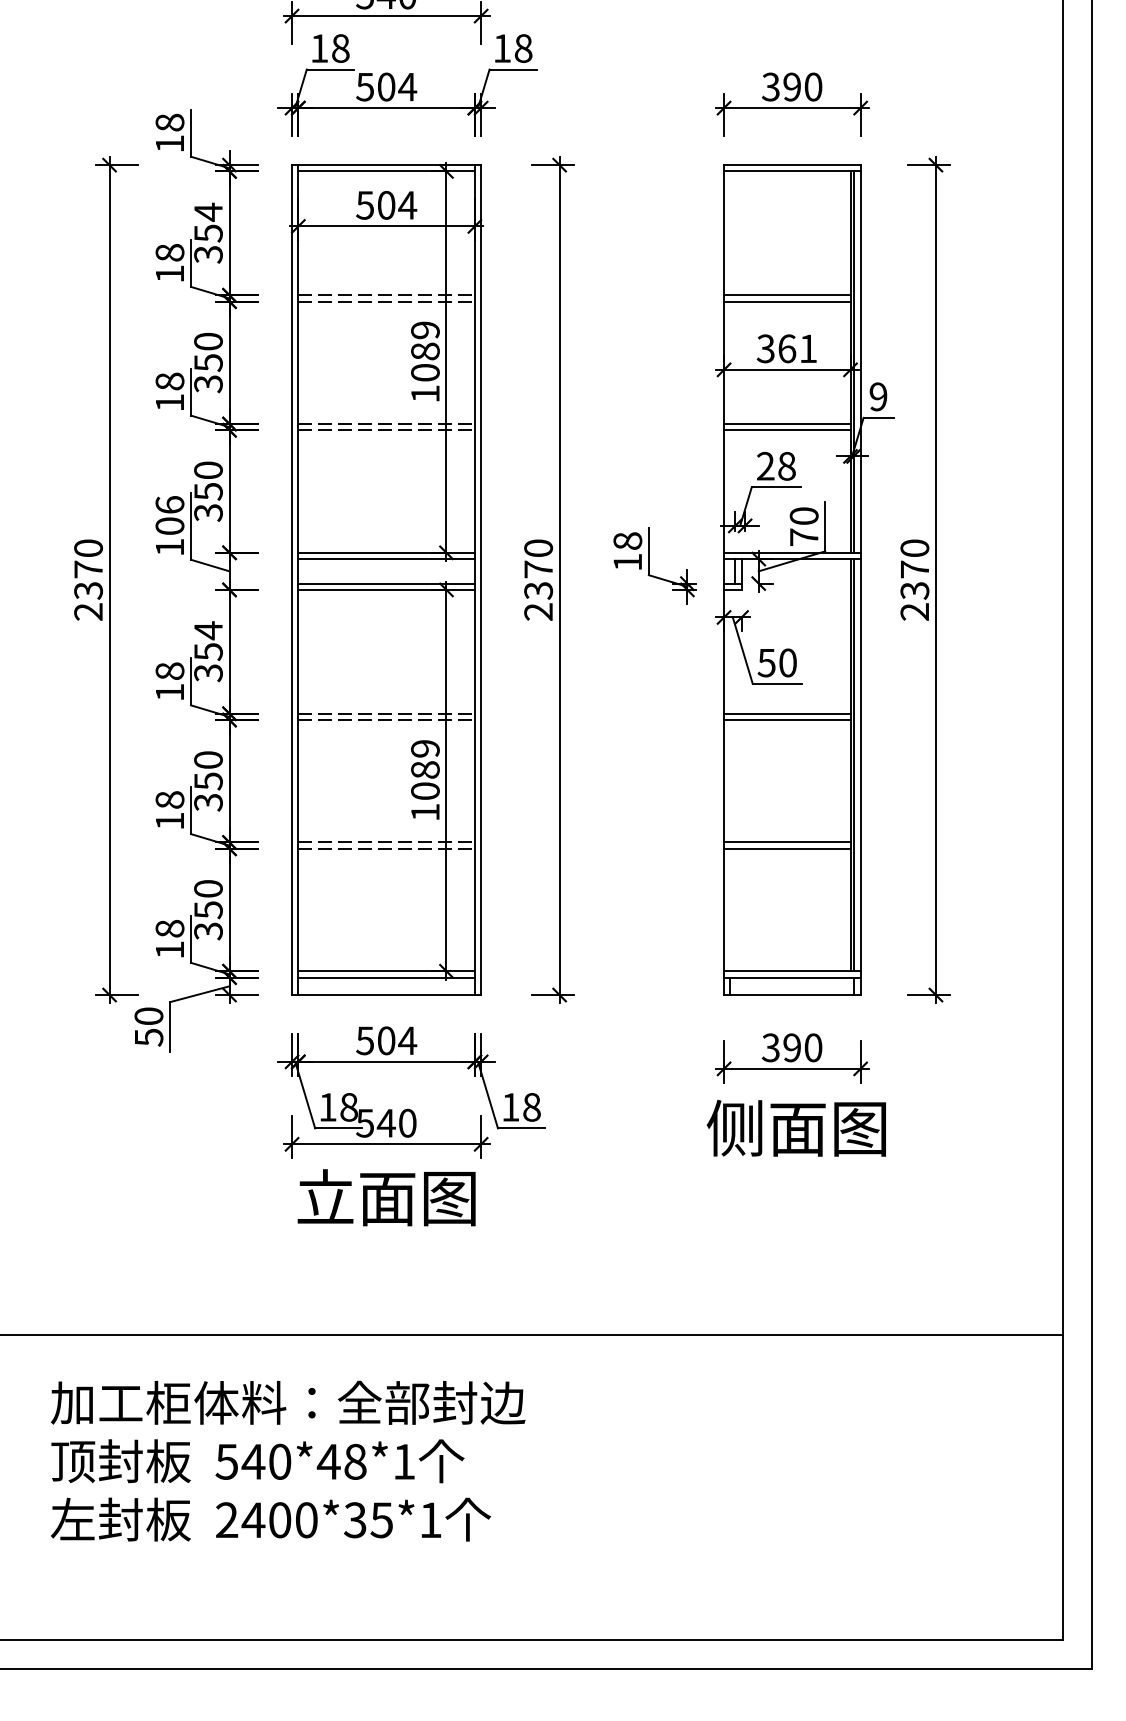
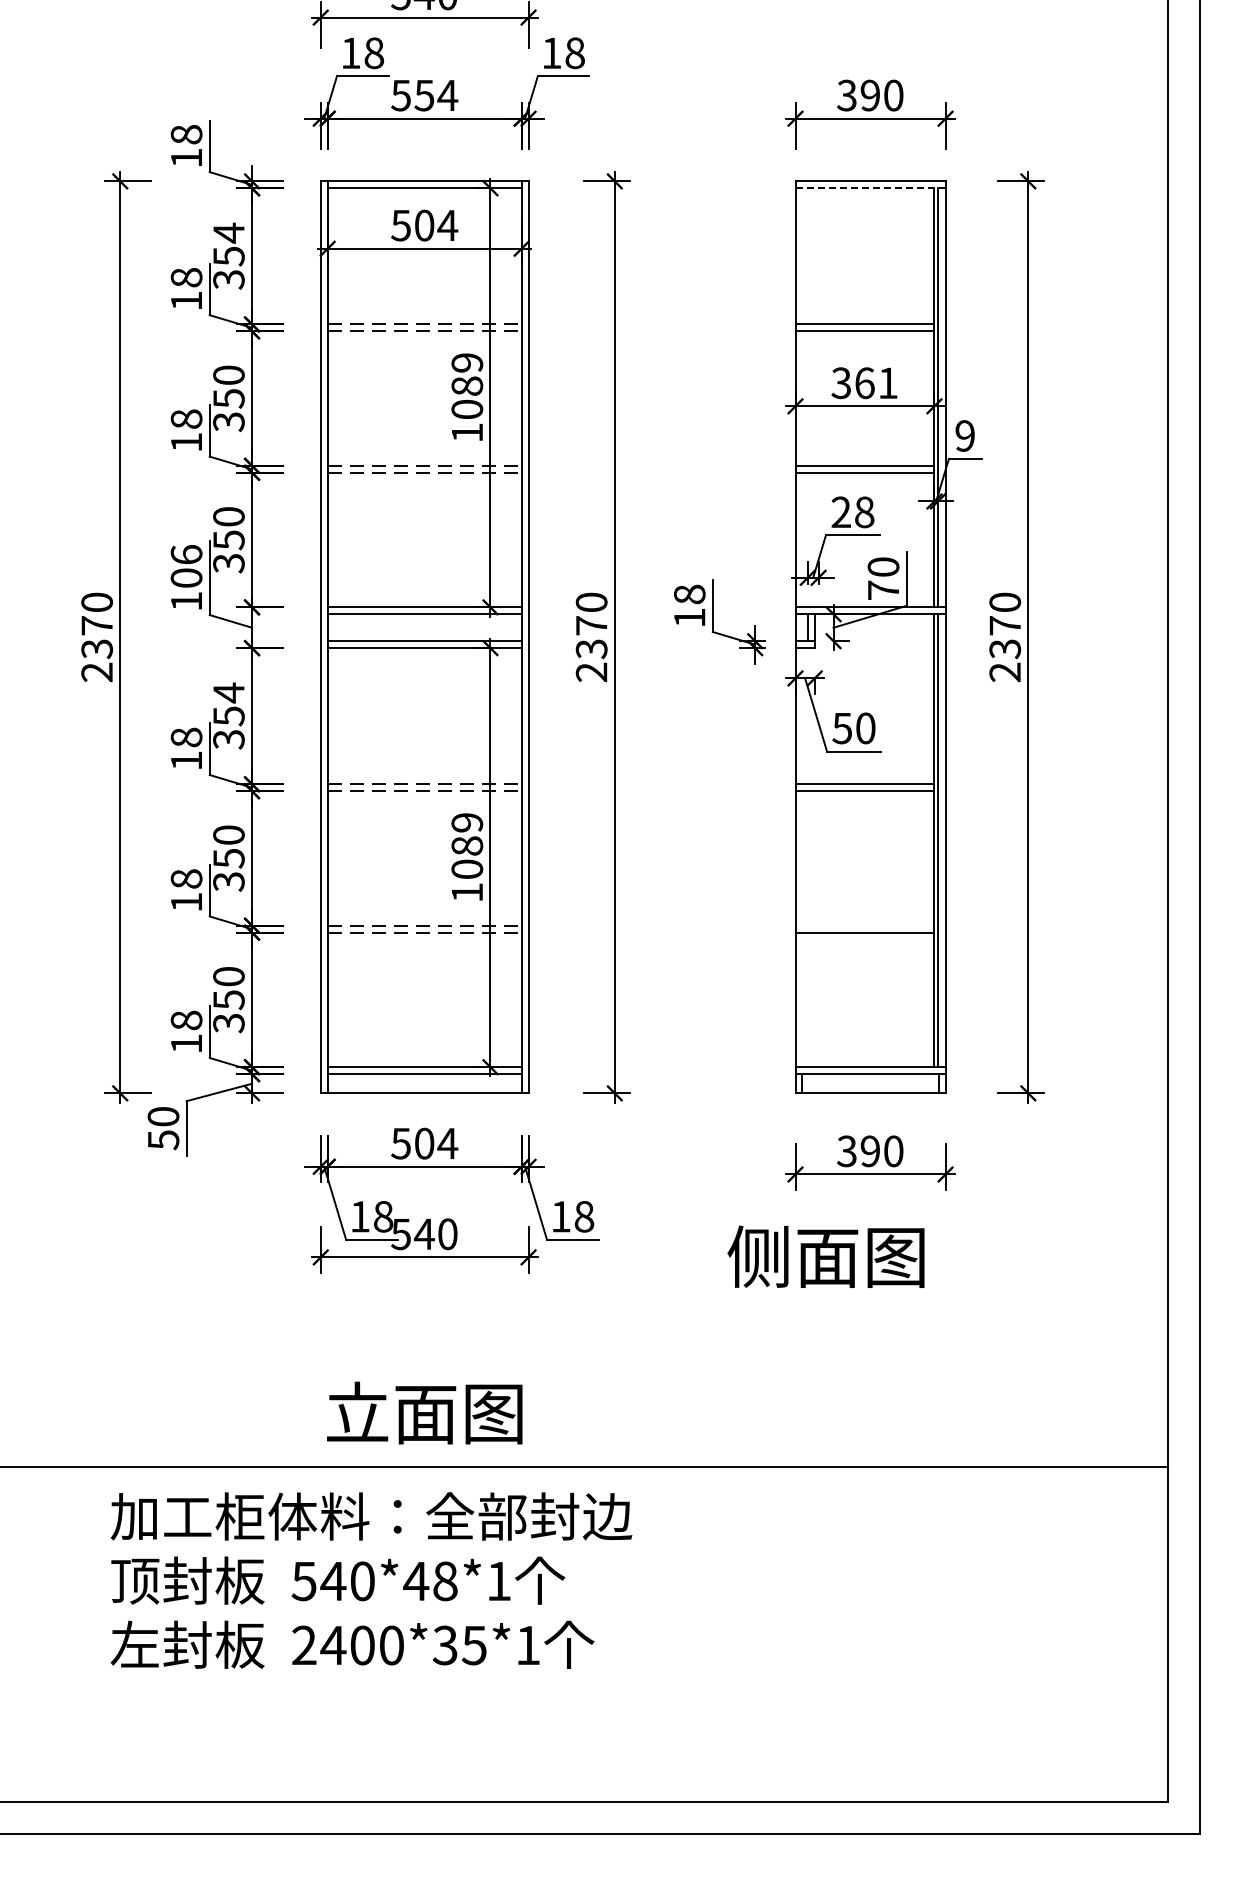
text: (386, 87) -> (424, 95), 504 -> 554
line: (792, 171) -> (870, 188), solid -> dashed
line: (786, 842) -> (864, 925), removed
text: (795, 1128) -> (825, 1256), moved
text: (386, 1197) -> (424, 1412), moved
text: (288, 1461) -> (371, 1580), moved

